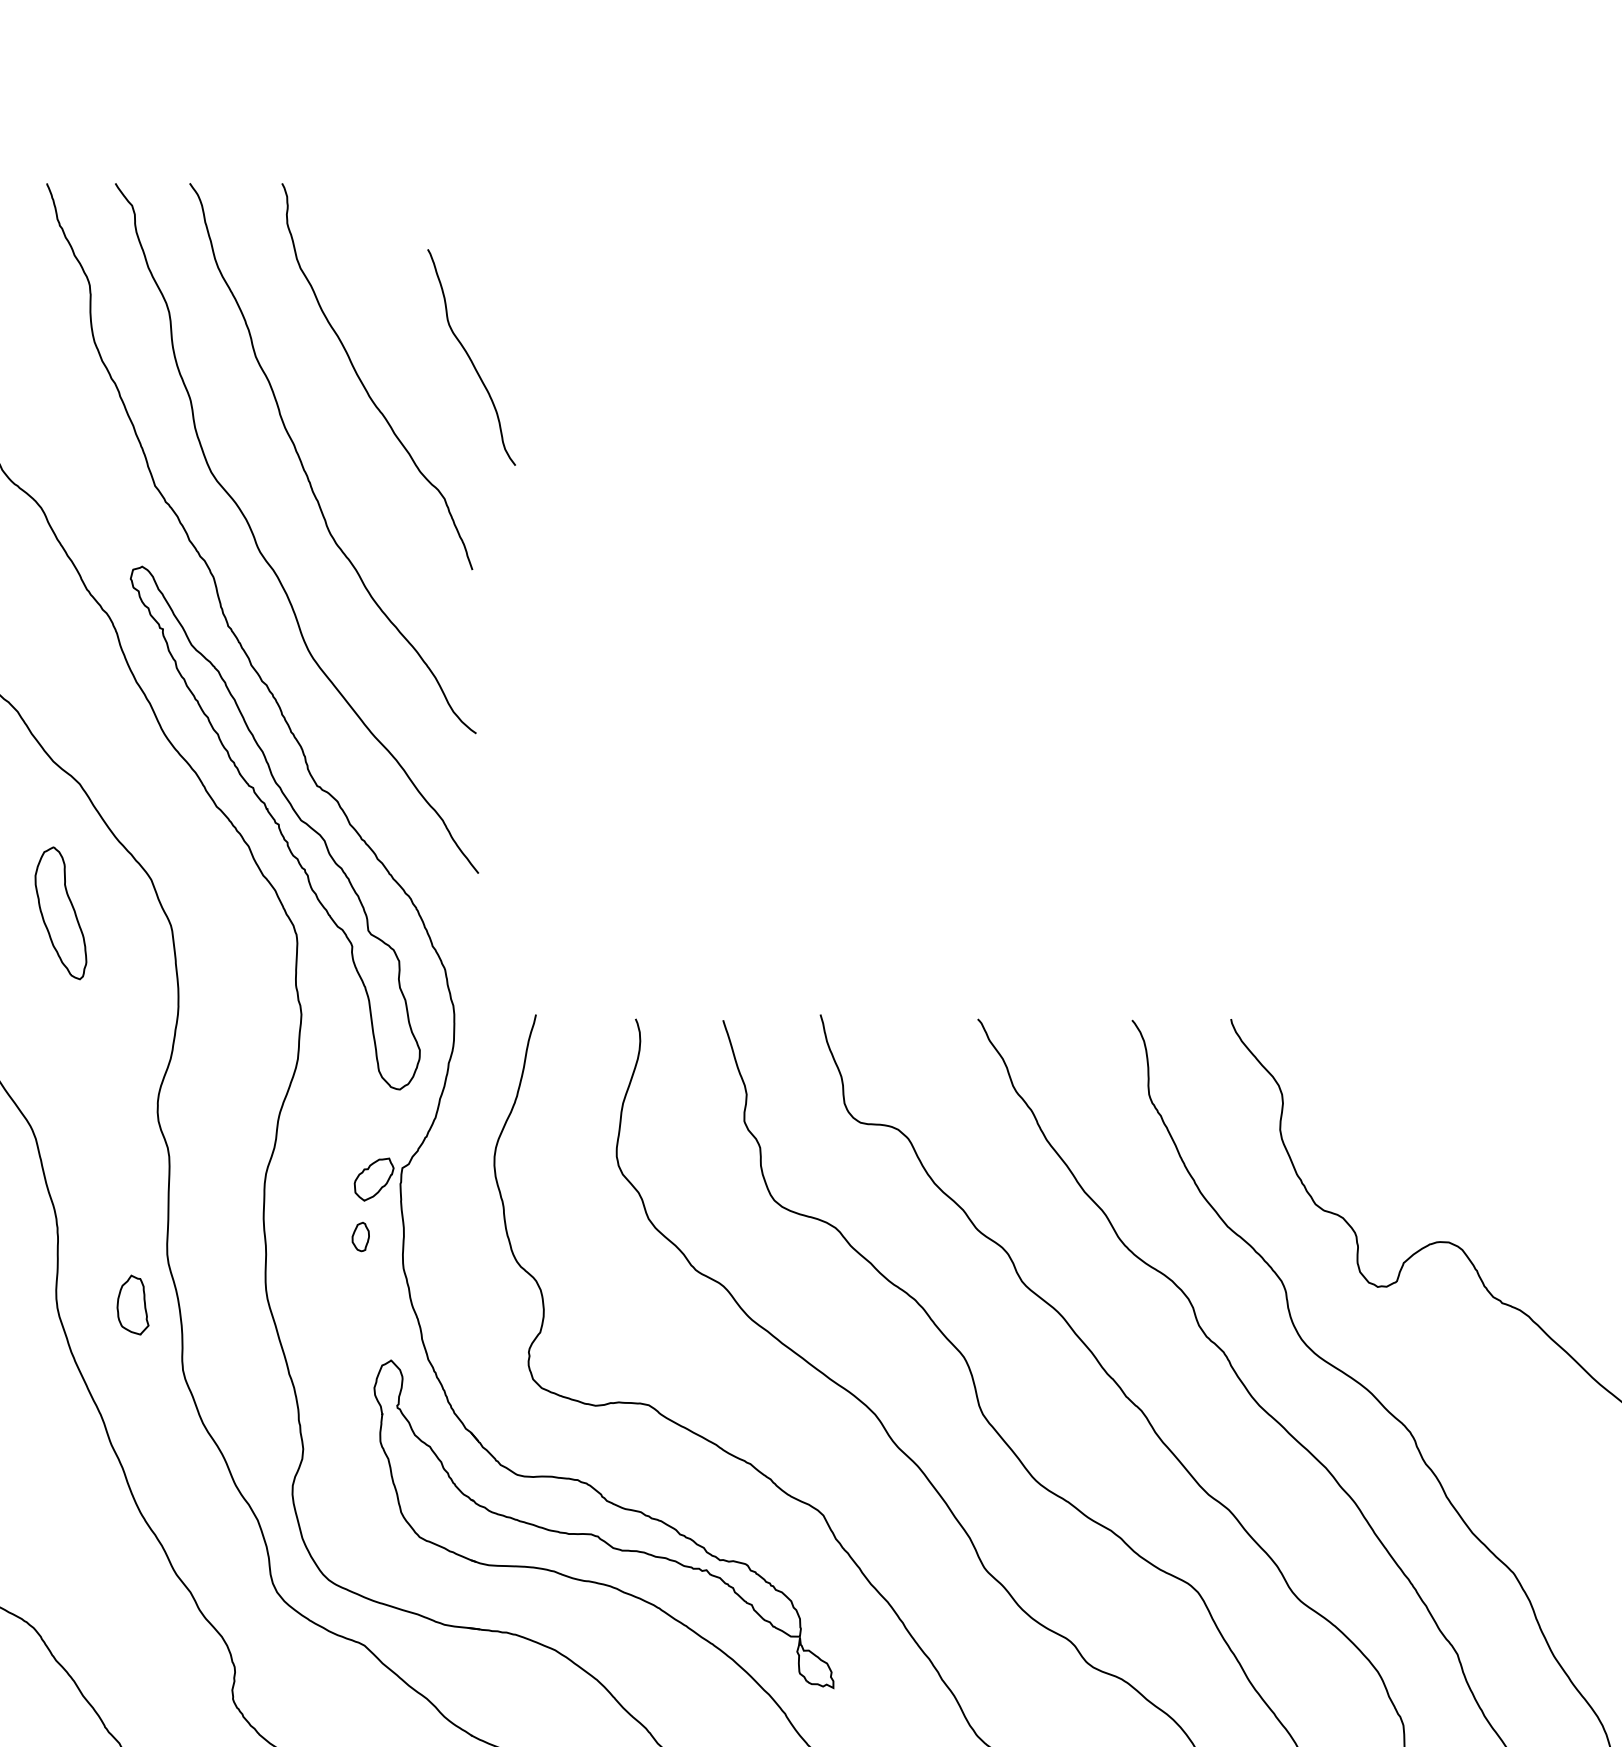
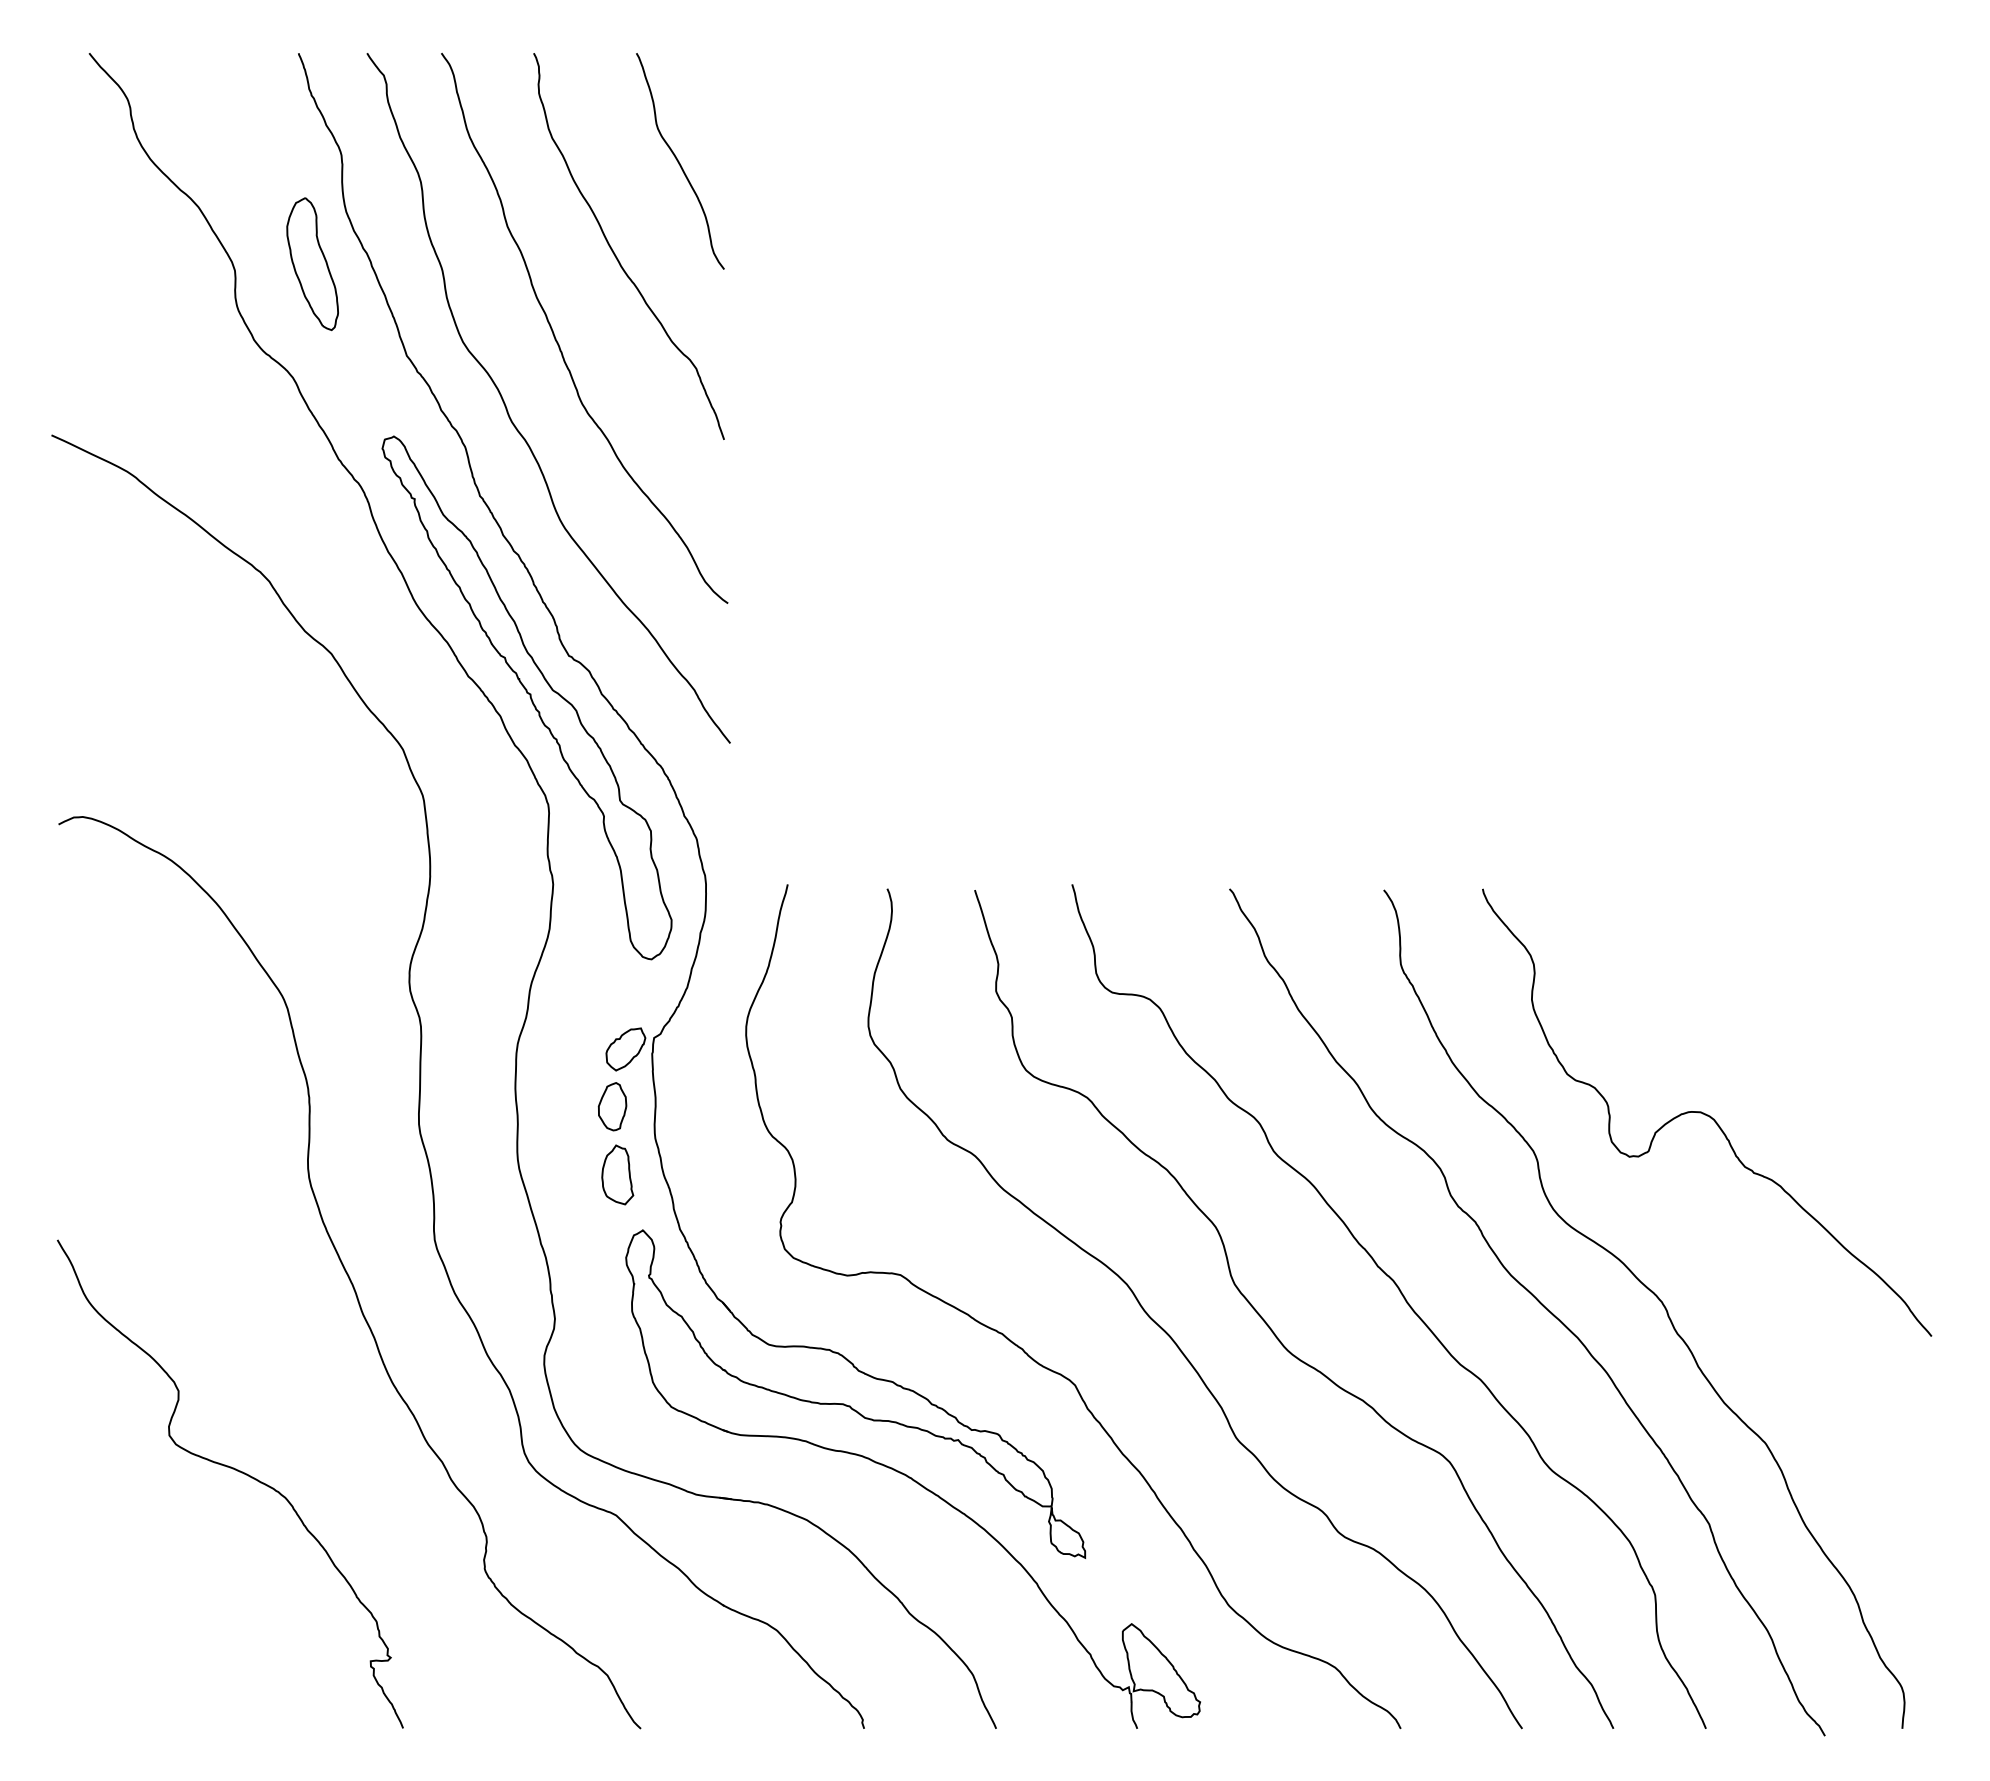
curve: (470, 357) -> (679, 161), moved
part: (60, 913) -> (312, 264), moved
part: (360, 1236) -> (612, 1106), size x1.67
part: (132, 1304) -> (617, 1174), moved

